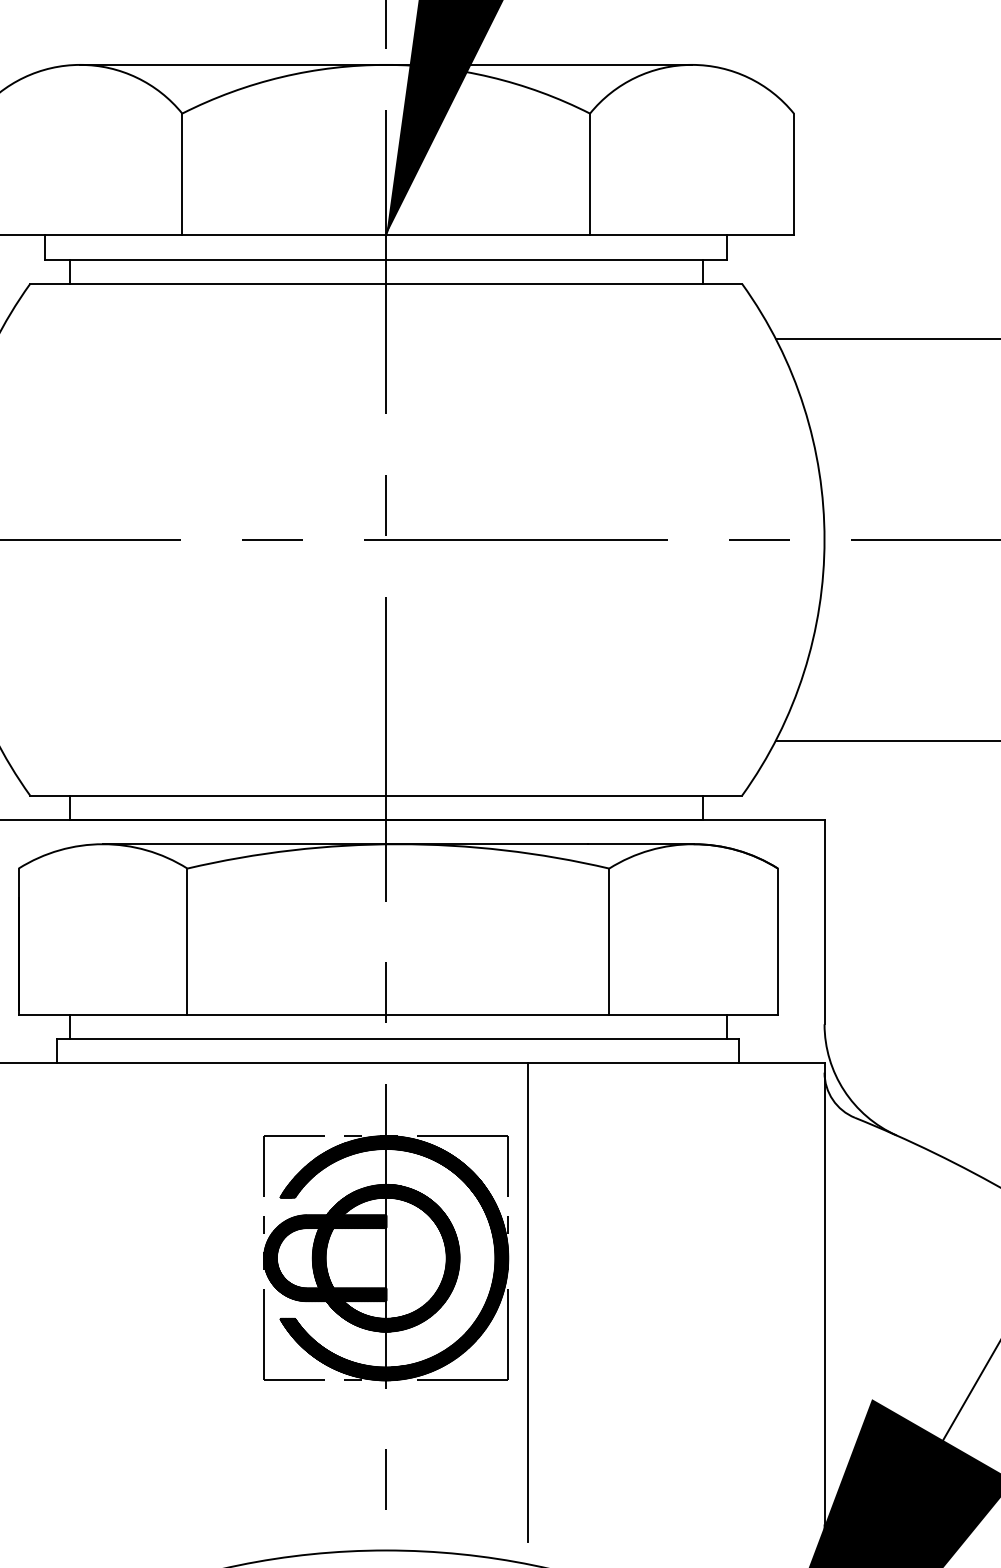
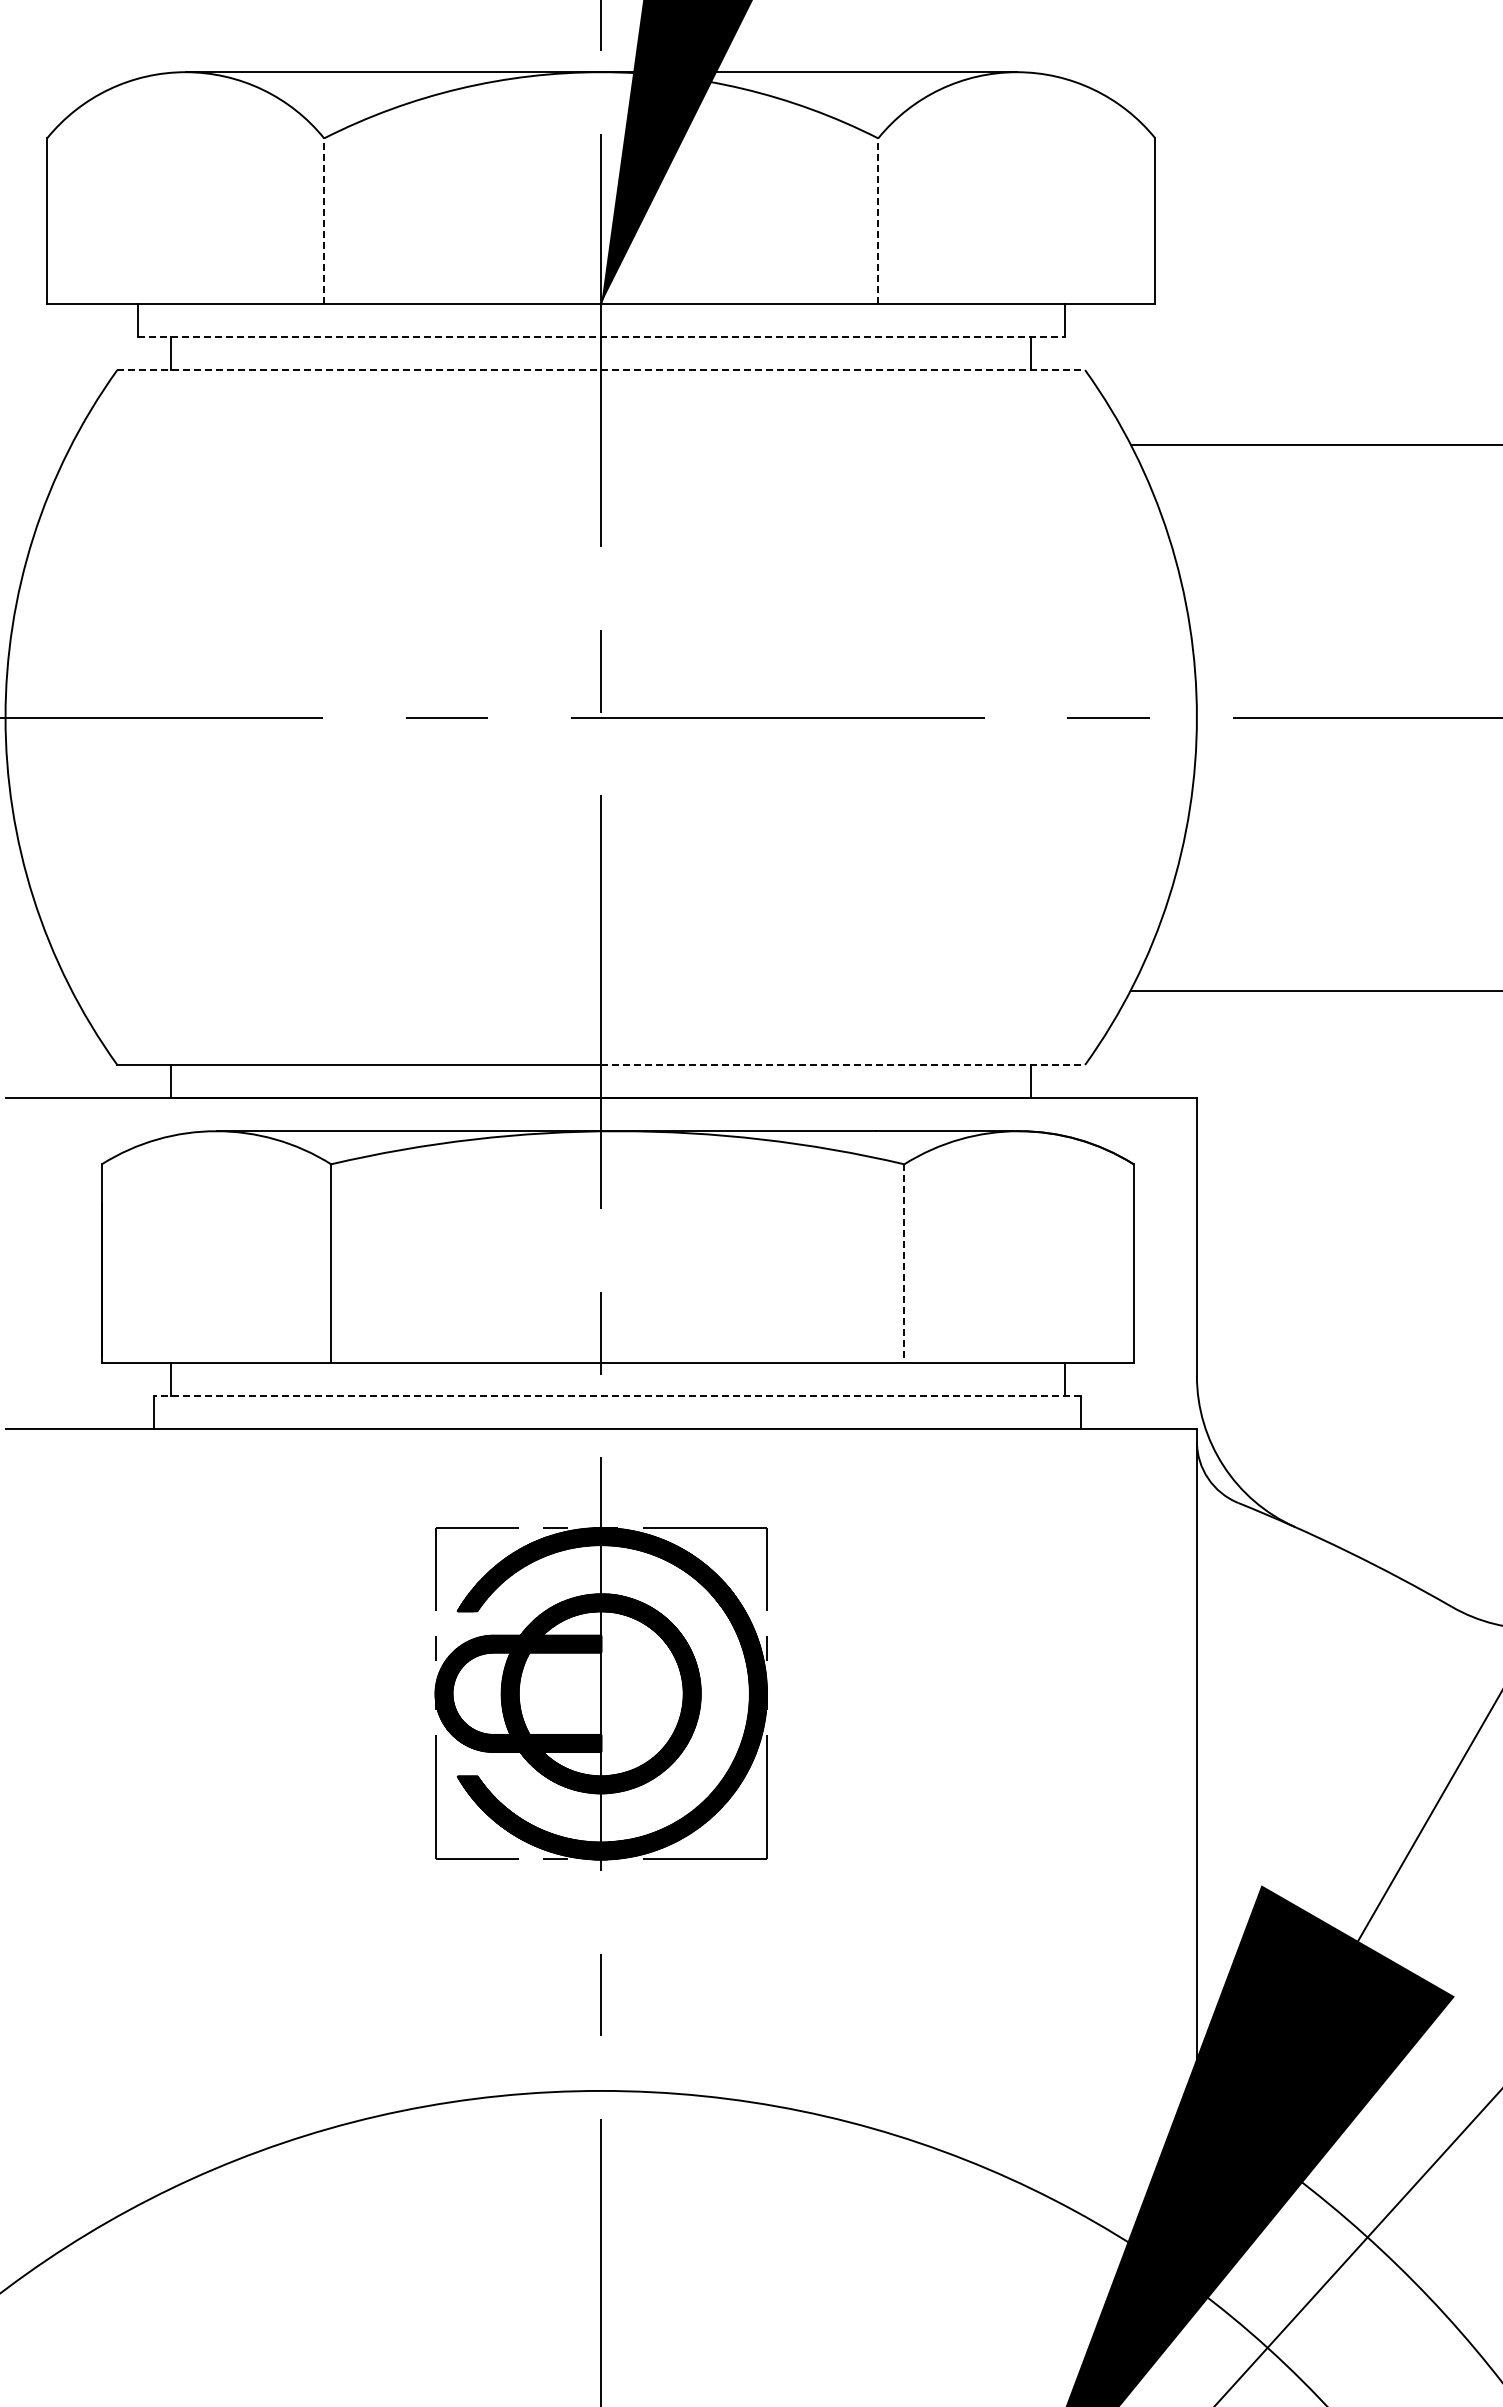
line: (182, 174) -> (324, 221), solid -> dashed
line: (590, 174) -> (878, 221), solid -> dashed
line: (386, 259) -> (601, 336), solid -> dashed
line: (386, 284) -> (601, 370), solid -> dashed
line: (564, 795) -> (843, 1065), solid -> dashed
line: (609, 942) -> (904, 1264), solid -> dashed
line: (398, 1038) -> (617, 1395), solid -> dashed
line: (528, 1302) -> (794, 1753), removed

